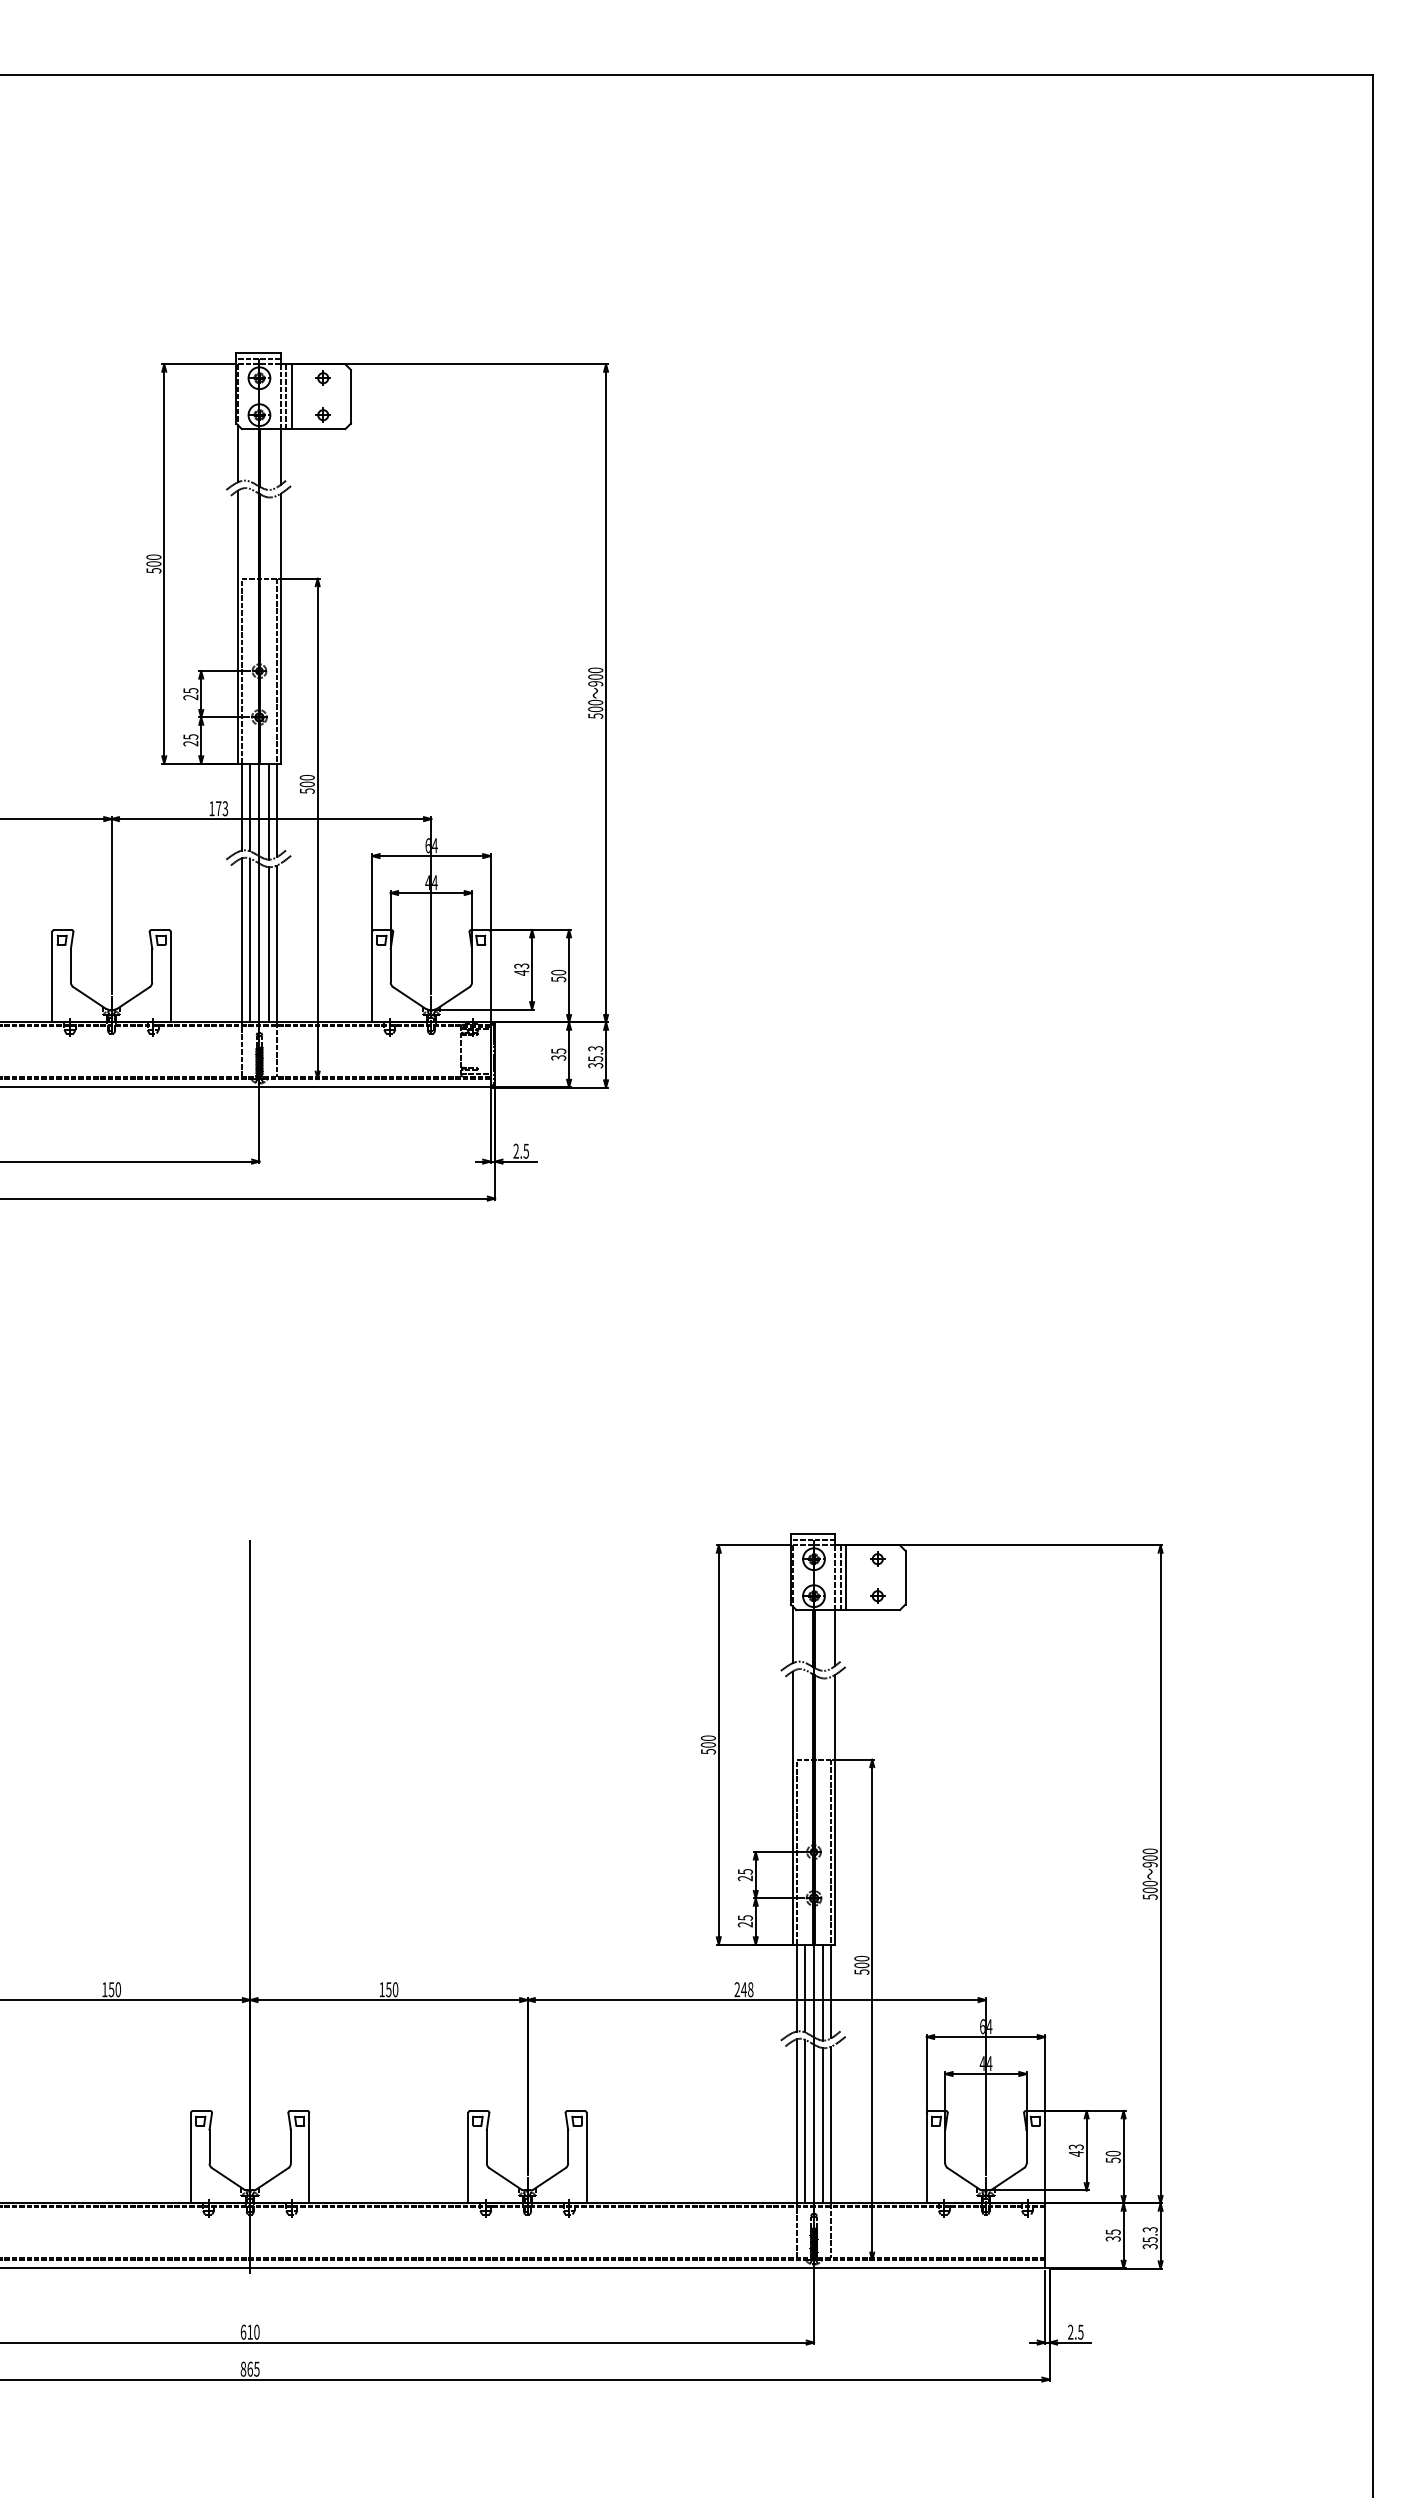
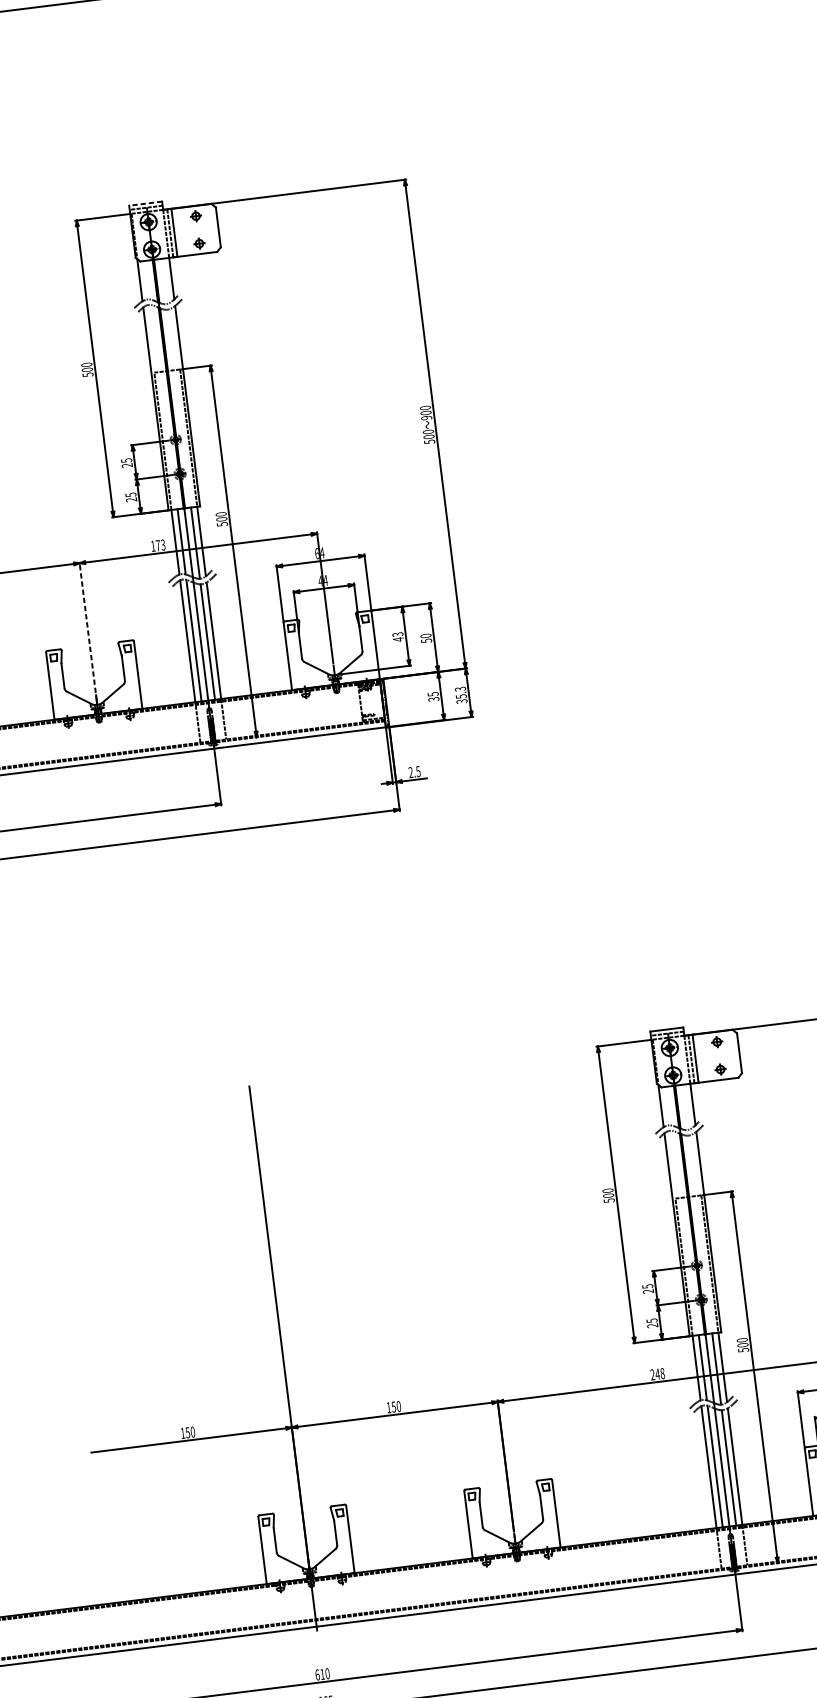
line: (258, 353) -> (145, 203), solid -> dashed
line: (111, 904) -> (87, 626), solid -> dashed

